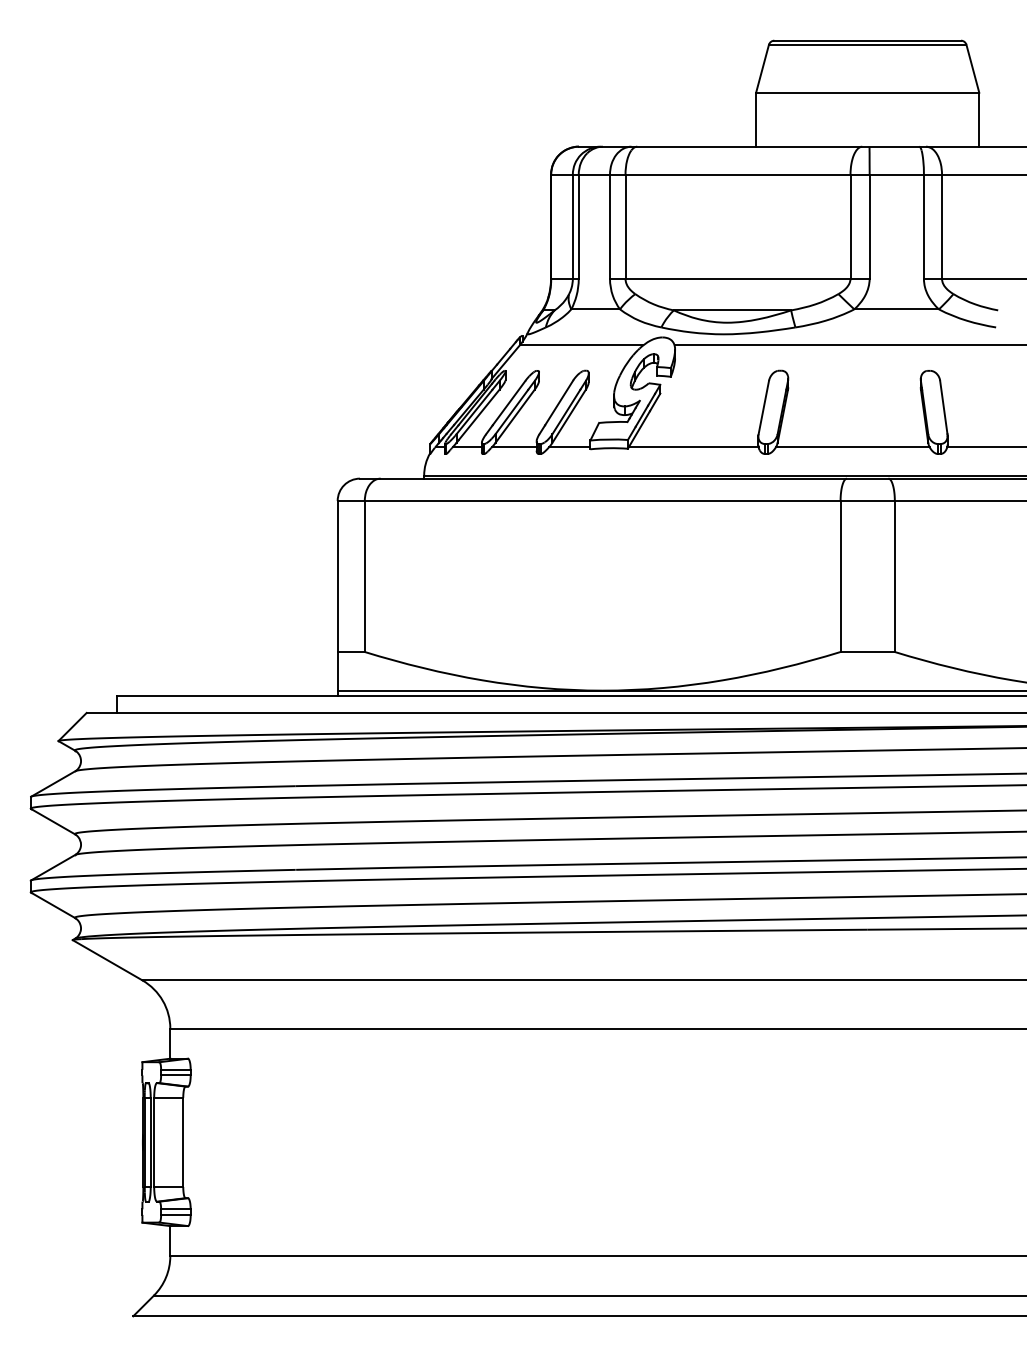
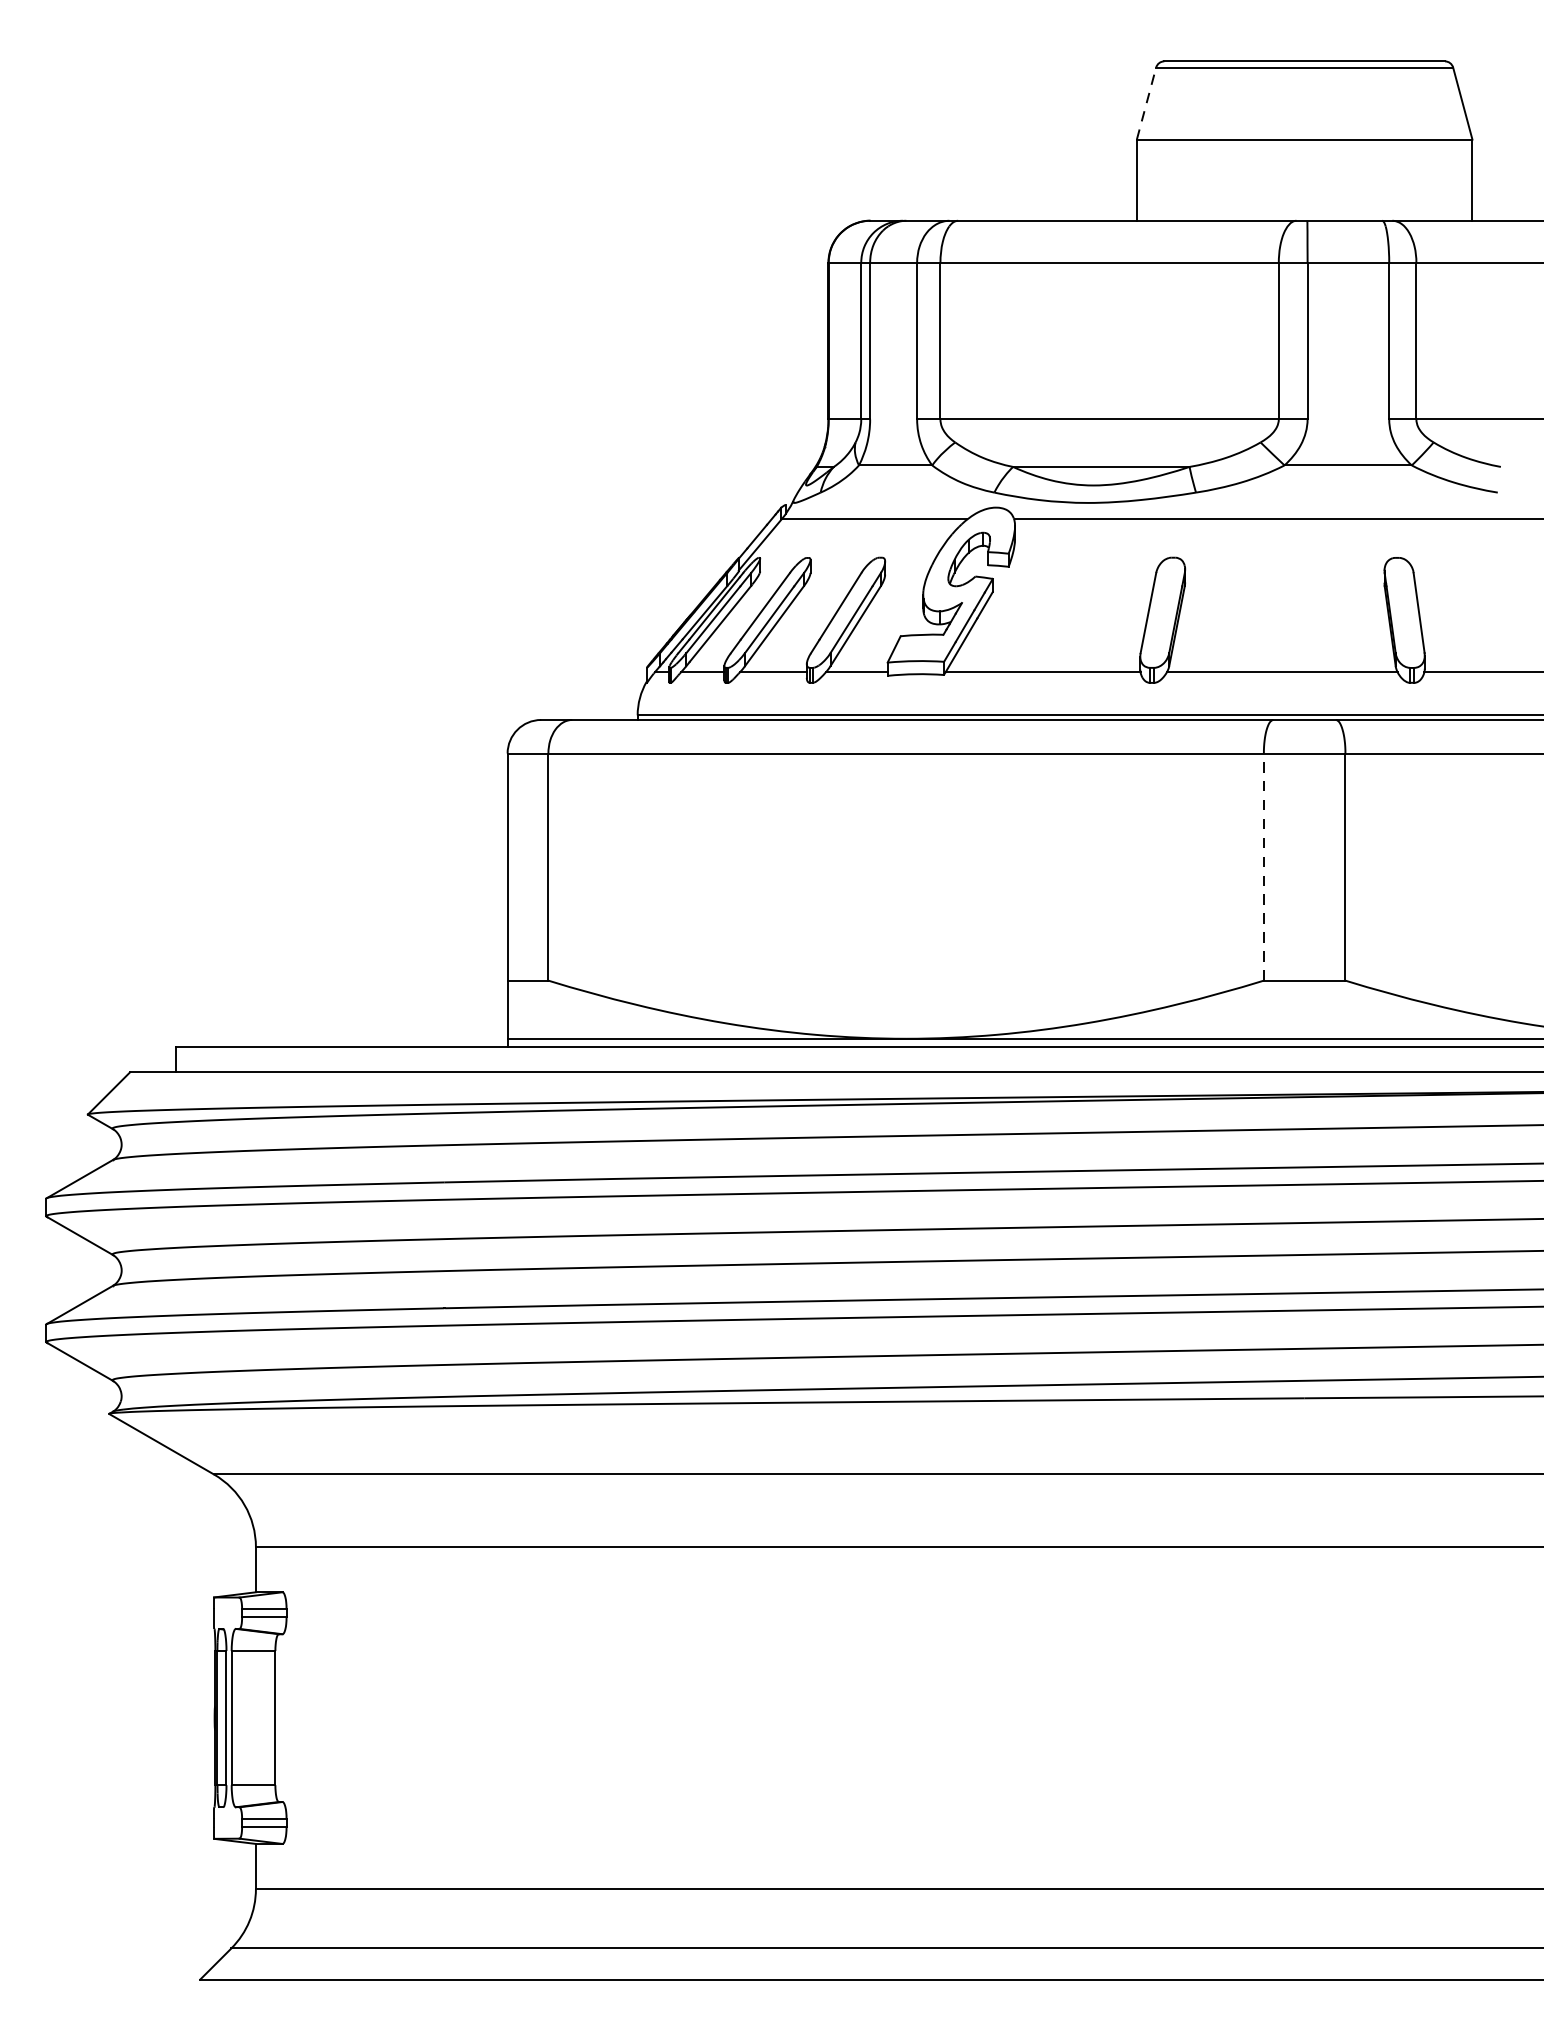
line: (762, 68) -> (1146, 103), solid -> dashed
line: (840, 576) -> (1263, 867), solid -> dashed

